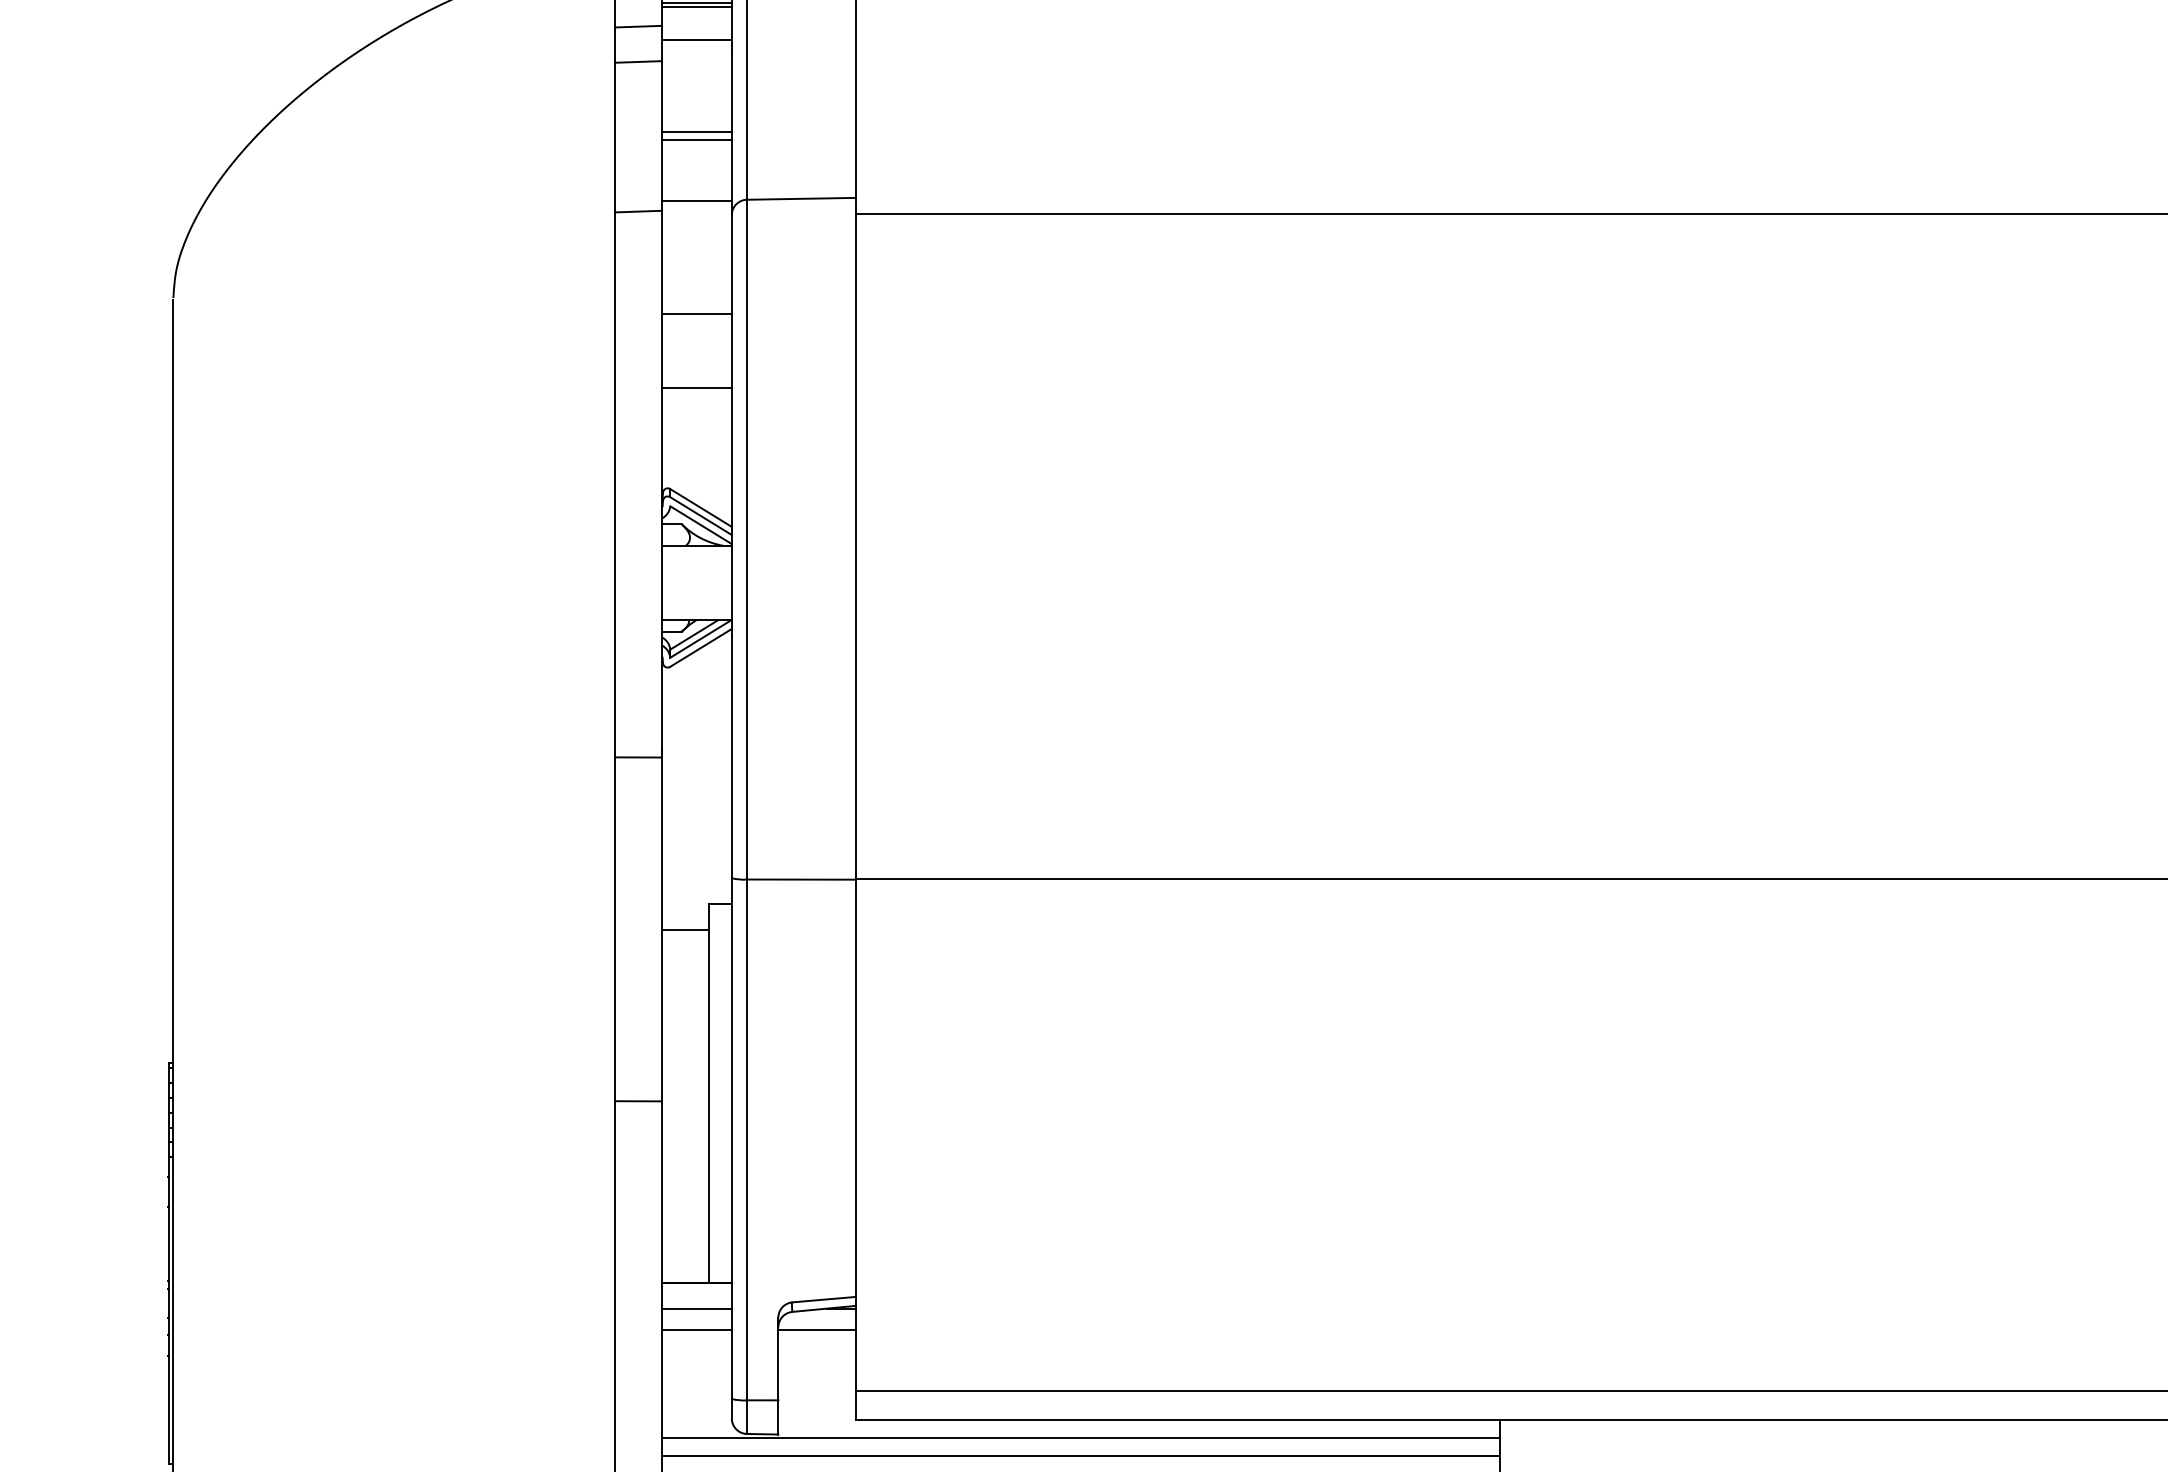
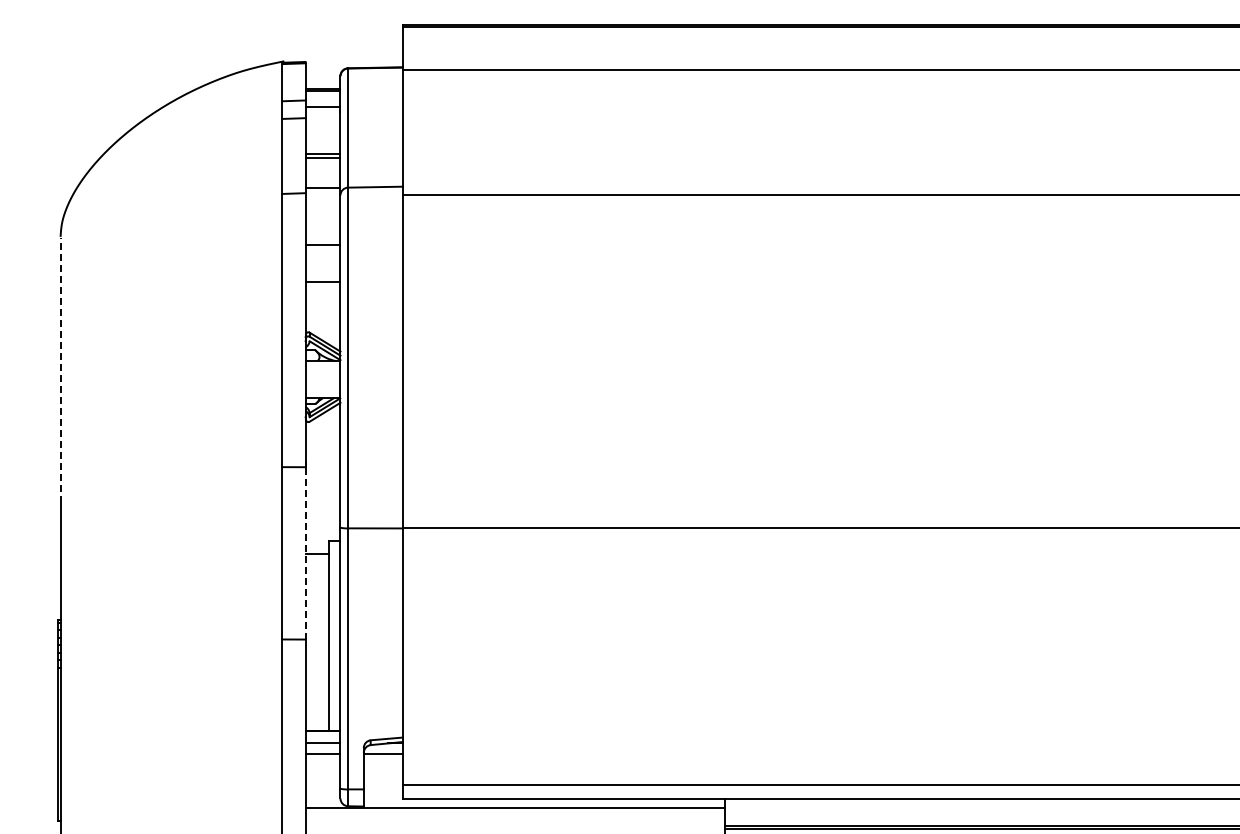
line: (173, 564) -> (60, 370), solid -> dashed
line: (661, 927) -> (305, 552), solid -> dashed
line: (1080, 1456) -> (515, 817), removed

